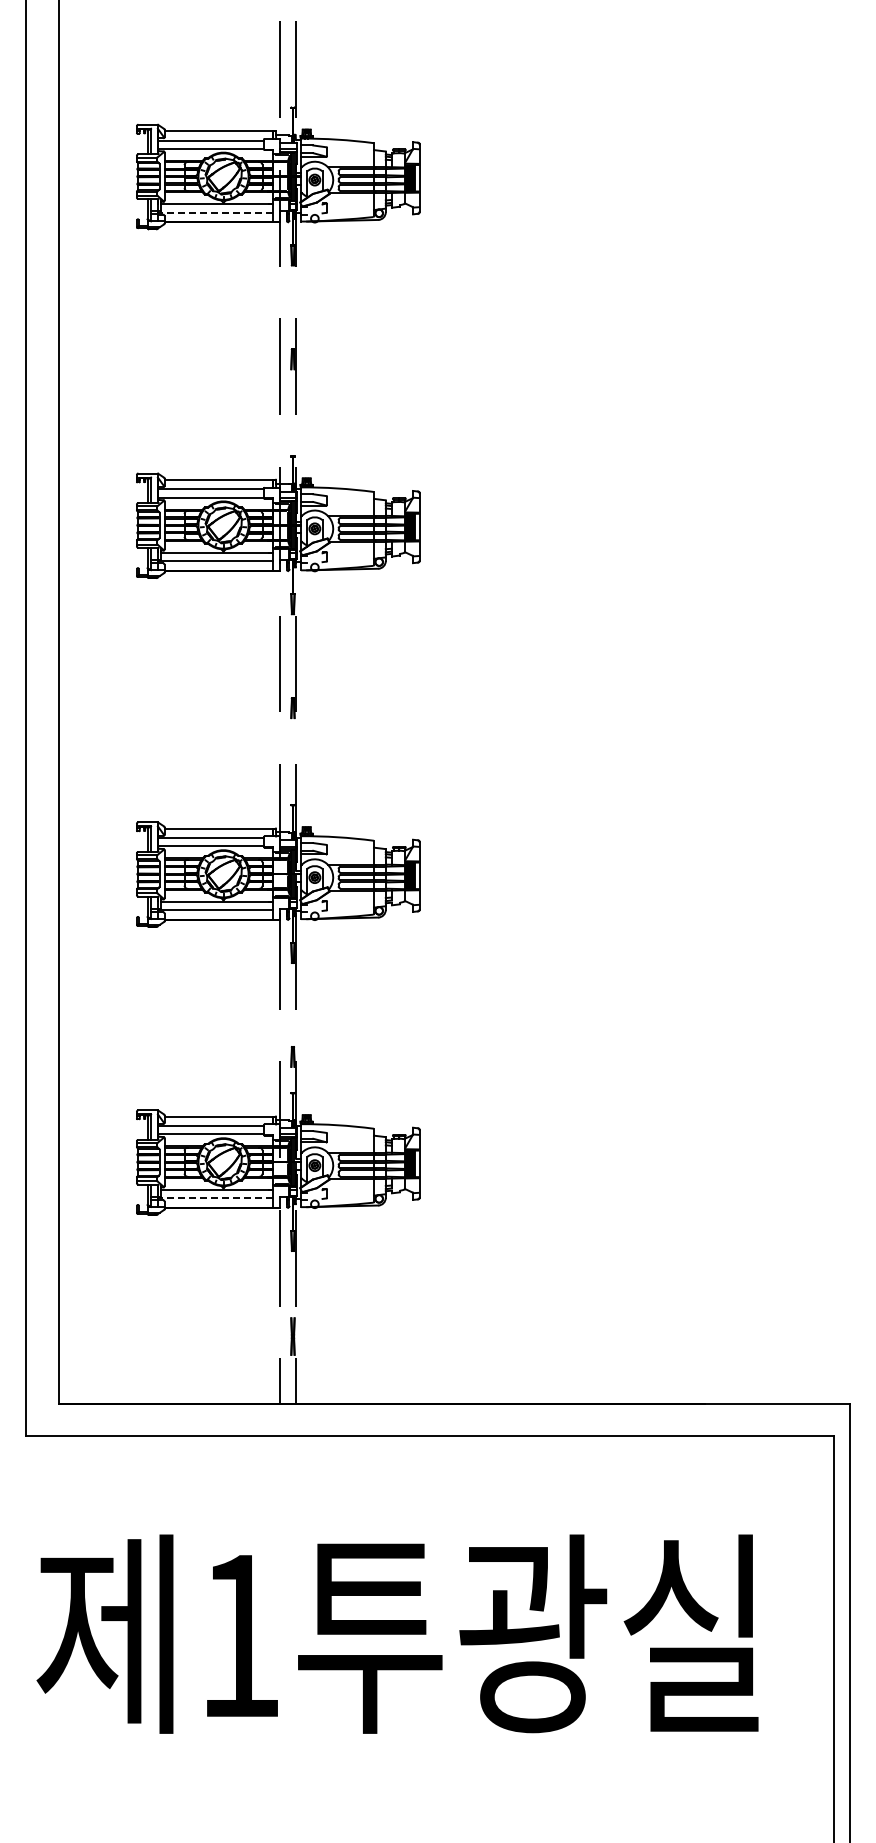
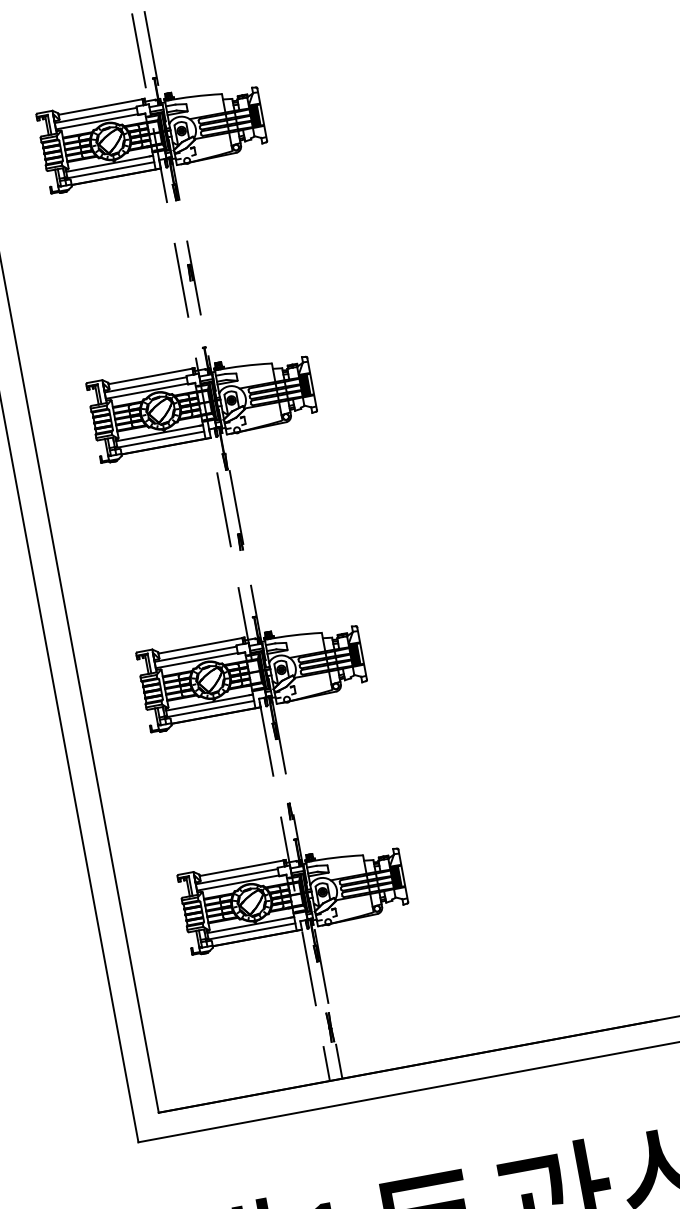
line: (215, 212) -> (109, 170), dashed -> solid
line: (215, 1198) -> (250, 931), dashed -> solid

